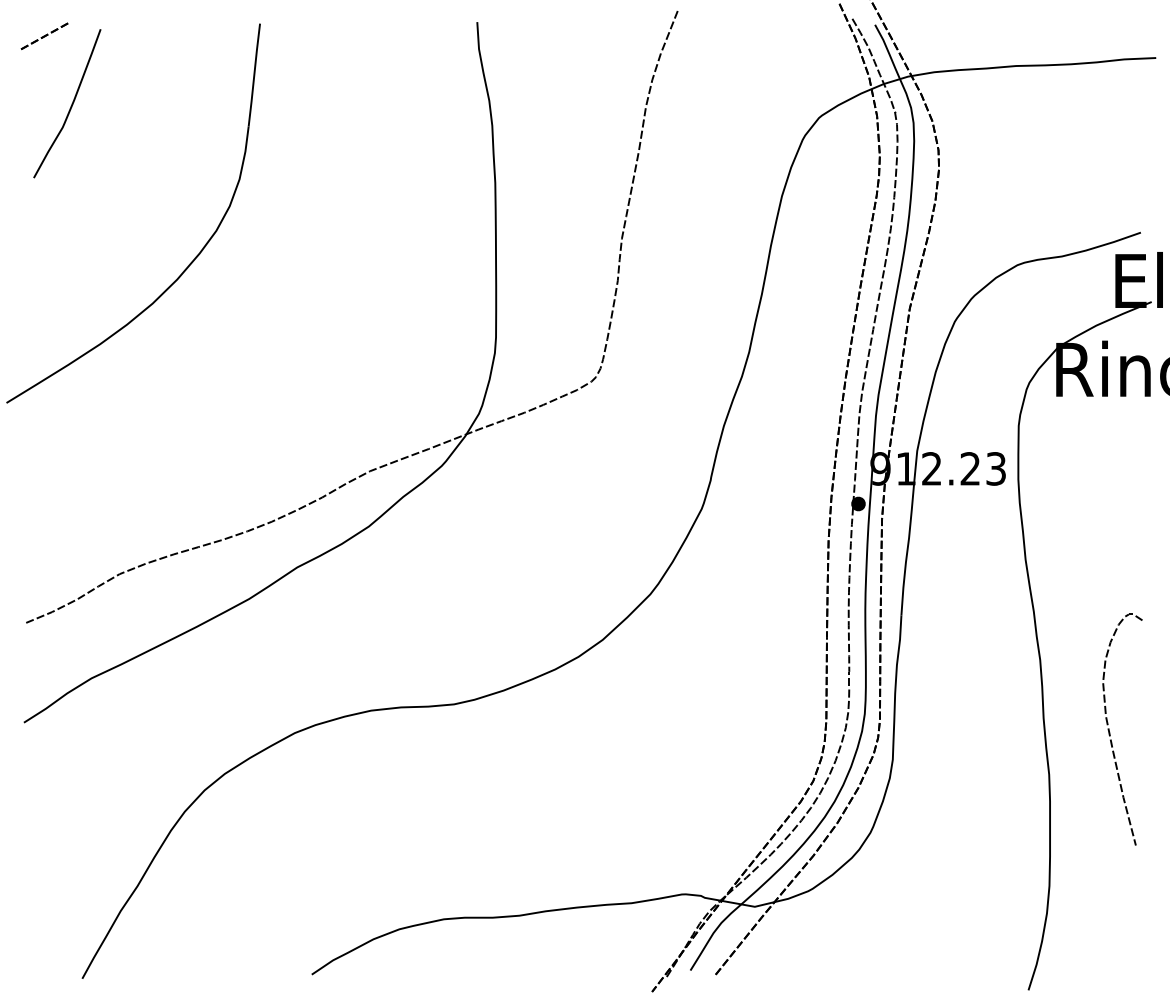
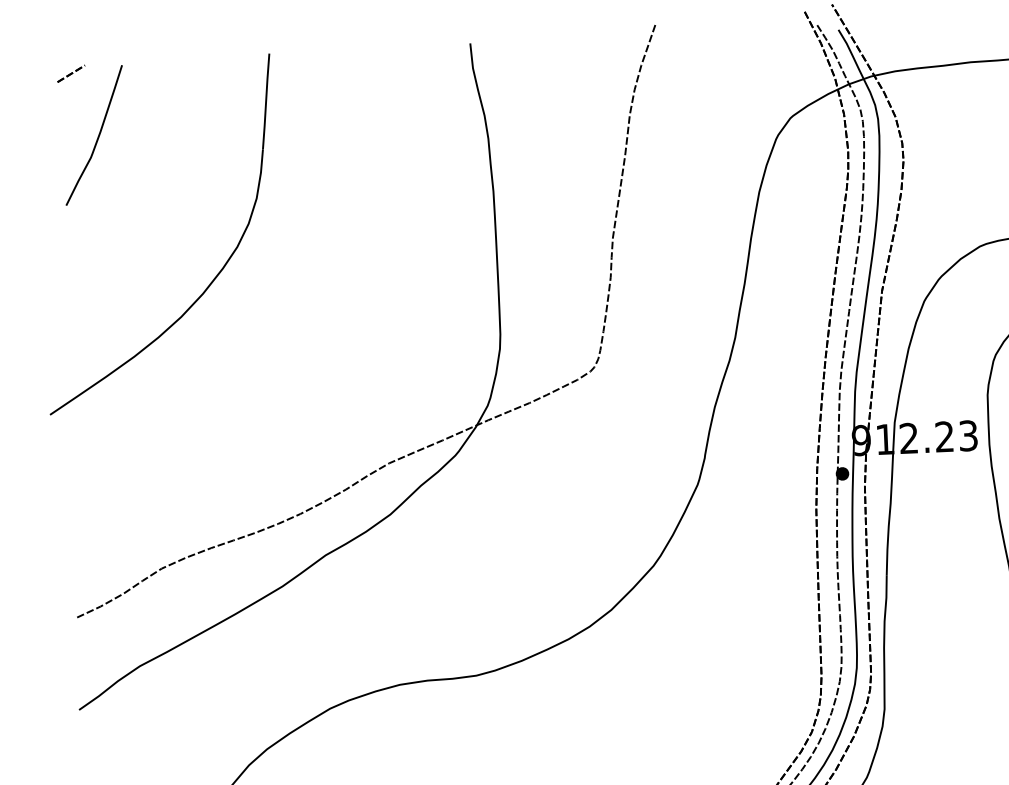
part: (45, 36) -> (71, 74), size x0.62

